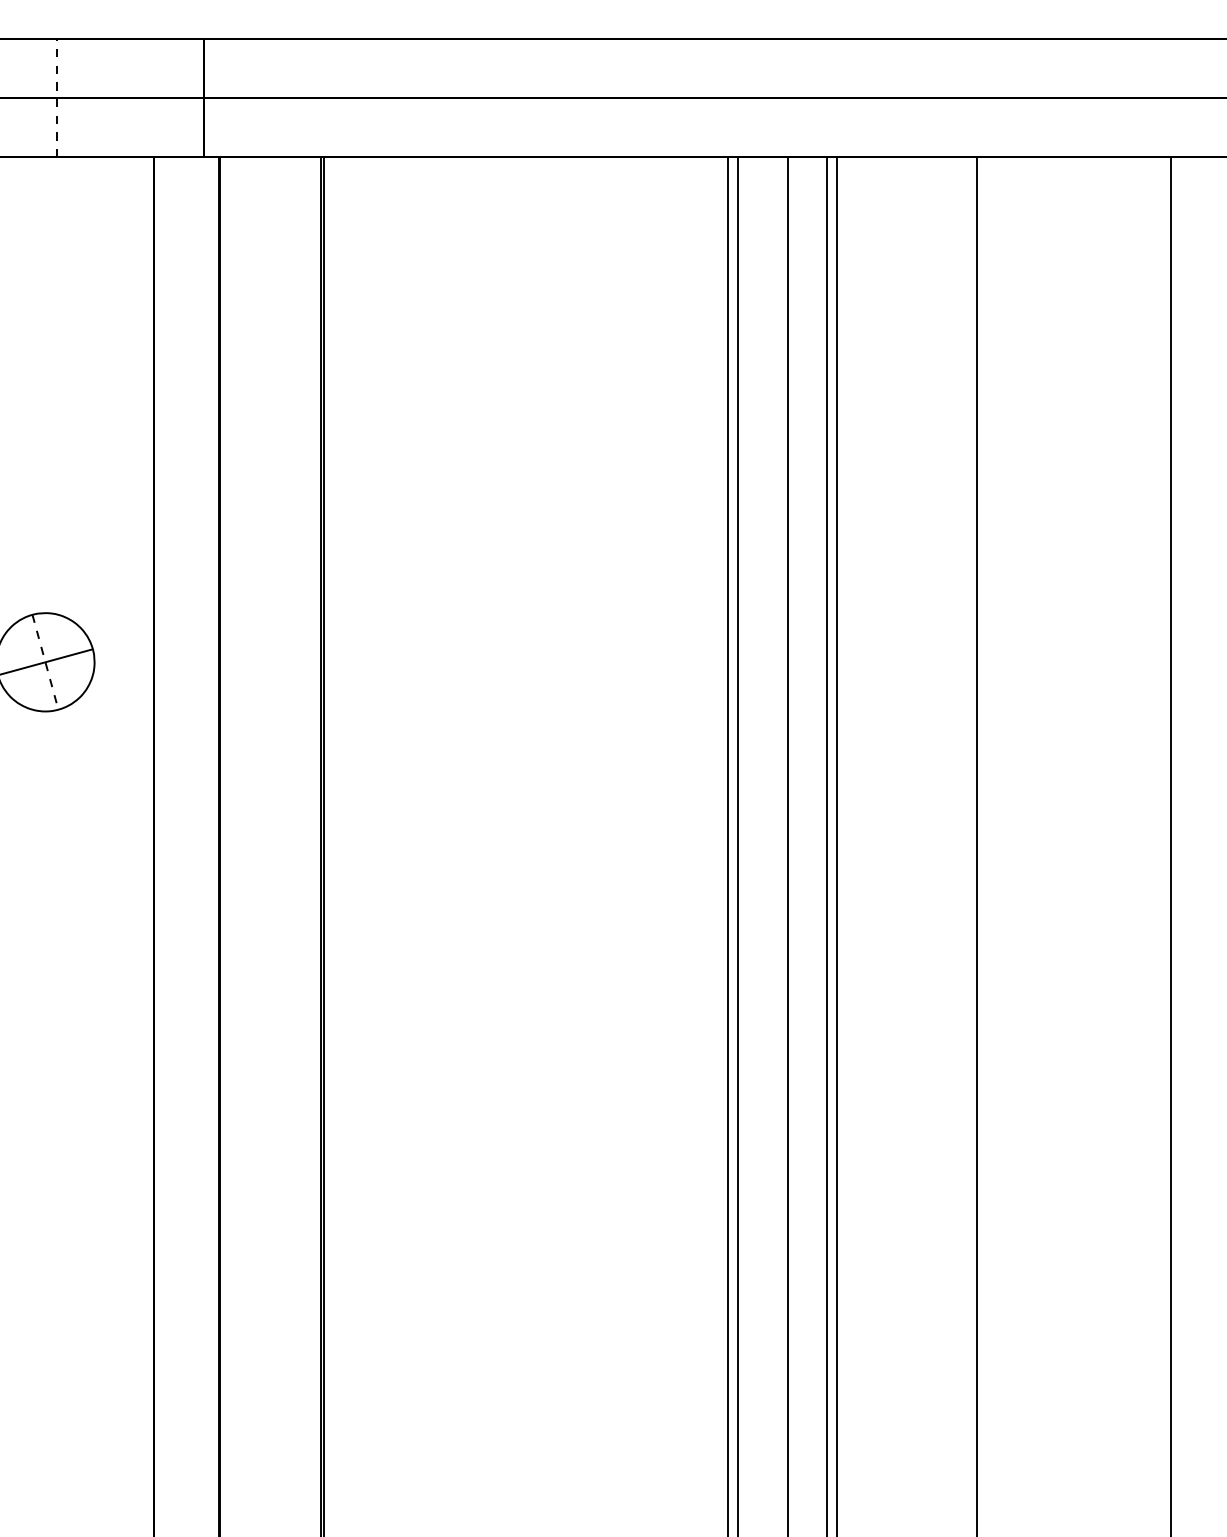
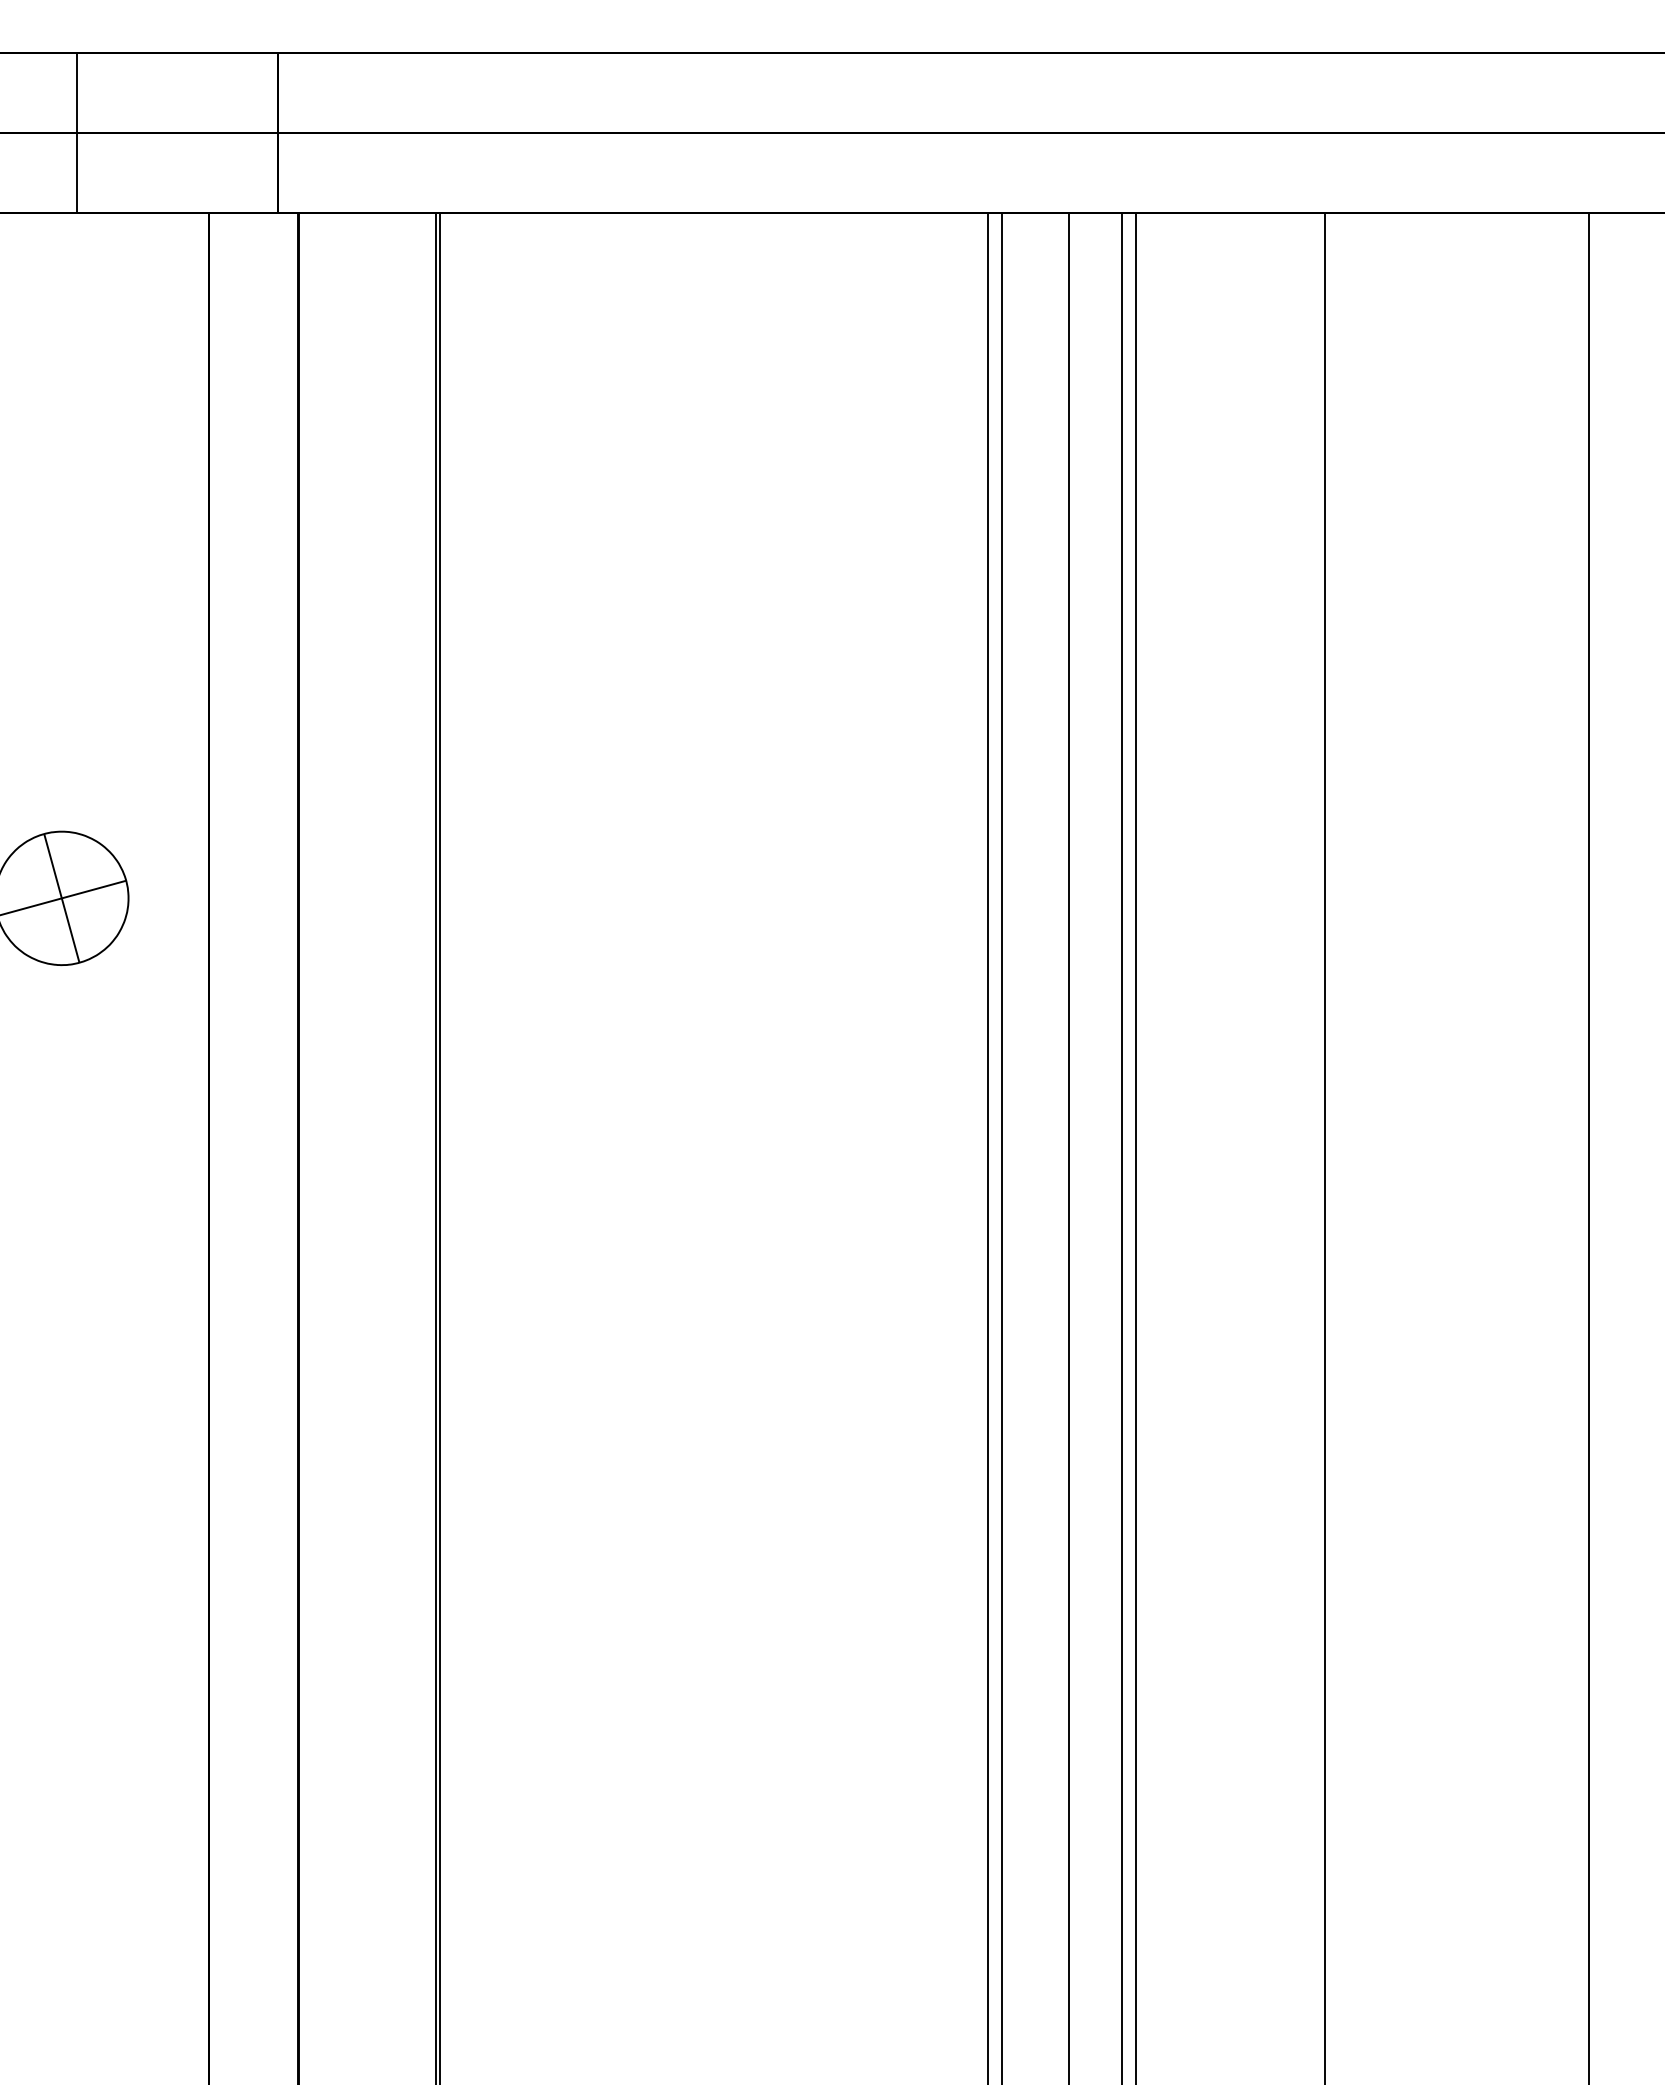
line: (56, 97) -> (76, 132), dashed -> solid
line: (45, 662) -> (61, 898), dashed -> solid

